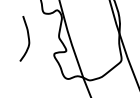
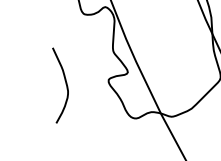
curve: (27, 37) -> (64, 82), moved

